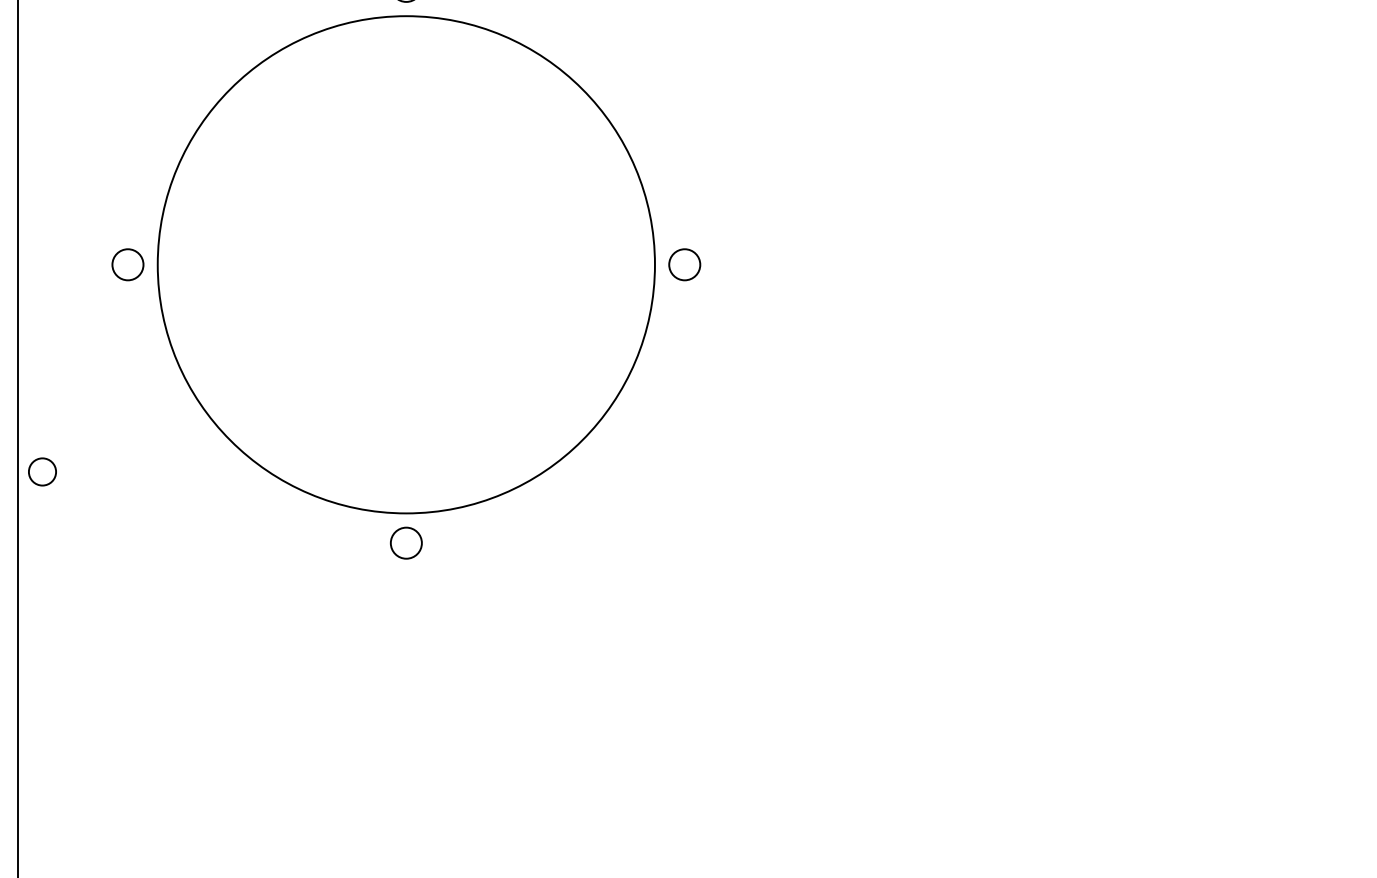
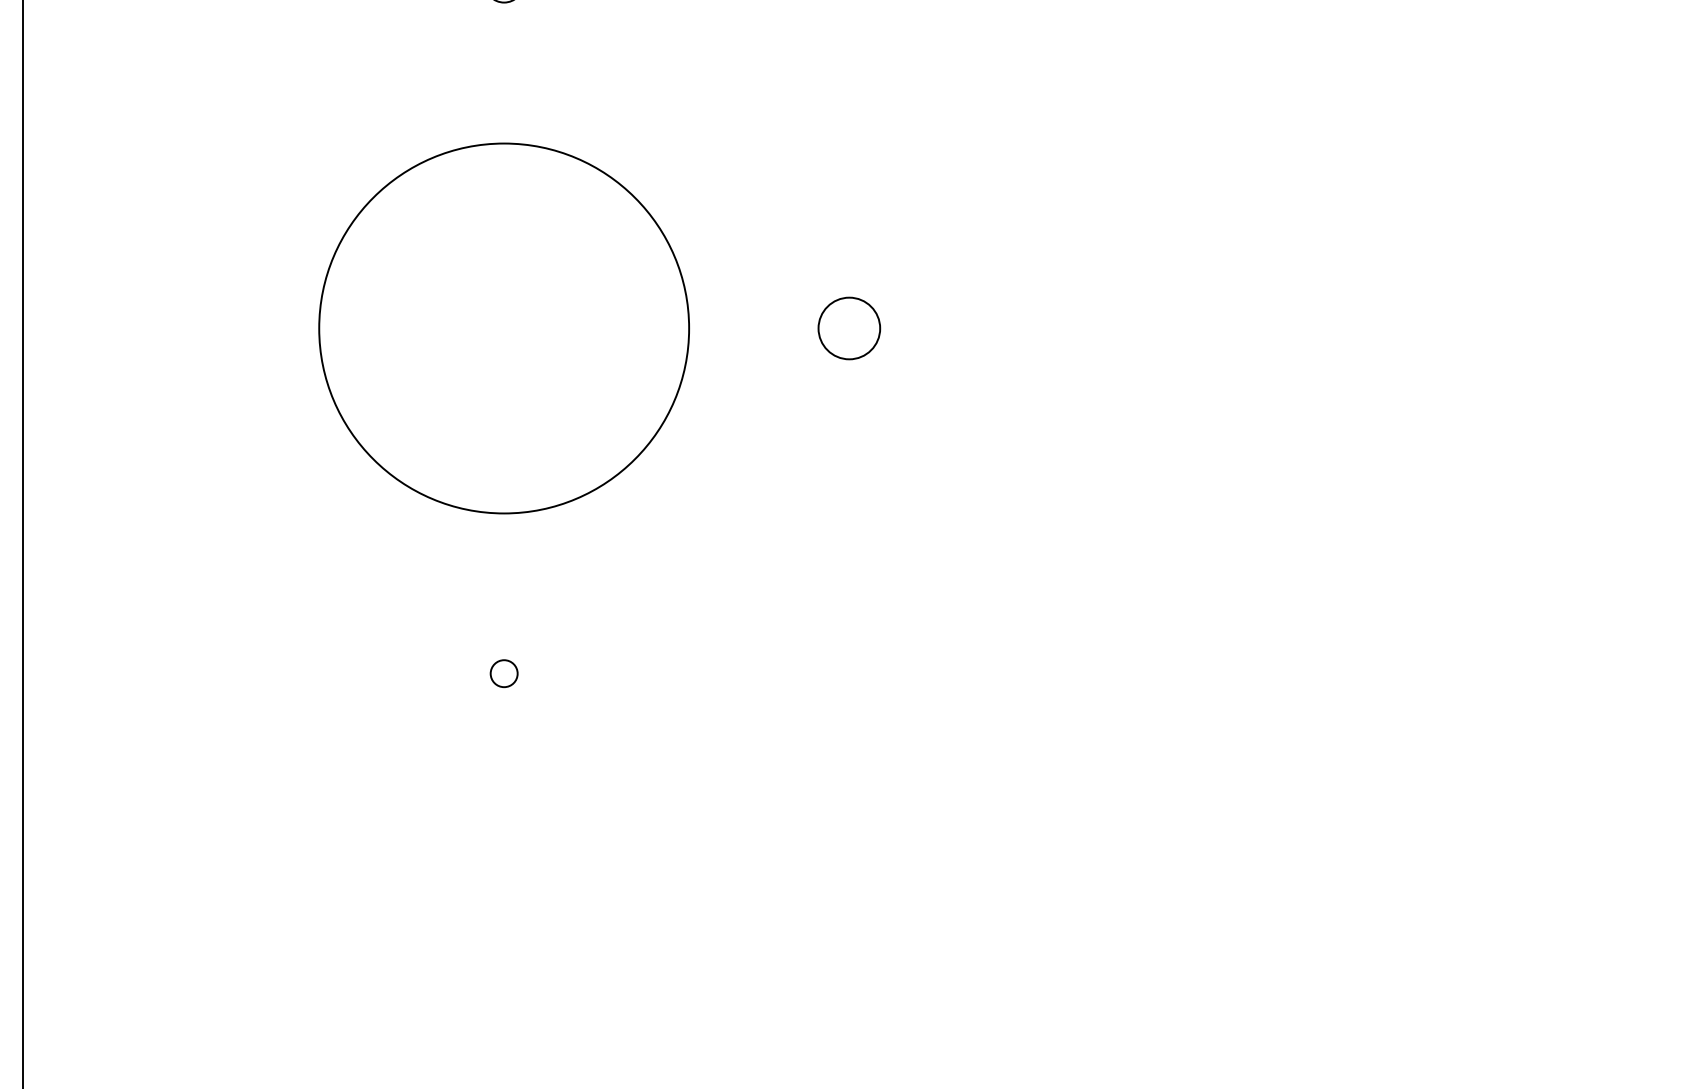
circle: (127, 264) -> (158, 328), removed
circle: (405, 264) -> (503, 328), size x0.6
circle: (684, 264) -> (849, 328), size x1.6
circle: (42, 472) -> (52, 585), removed
circle: (405, 543) -> (503, 673), size x0.7

